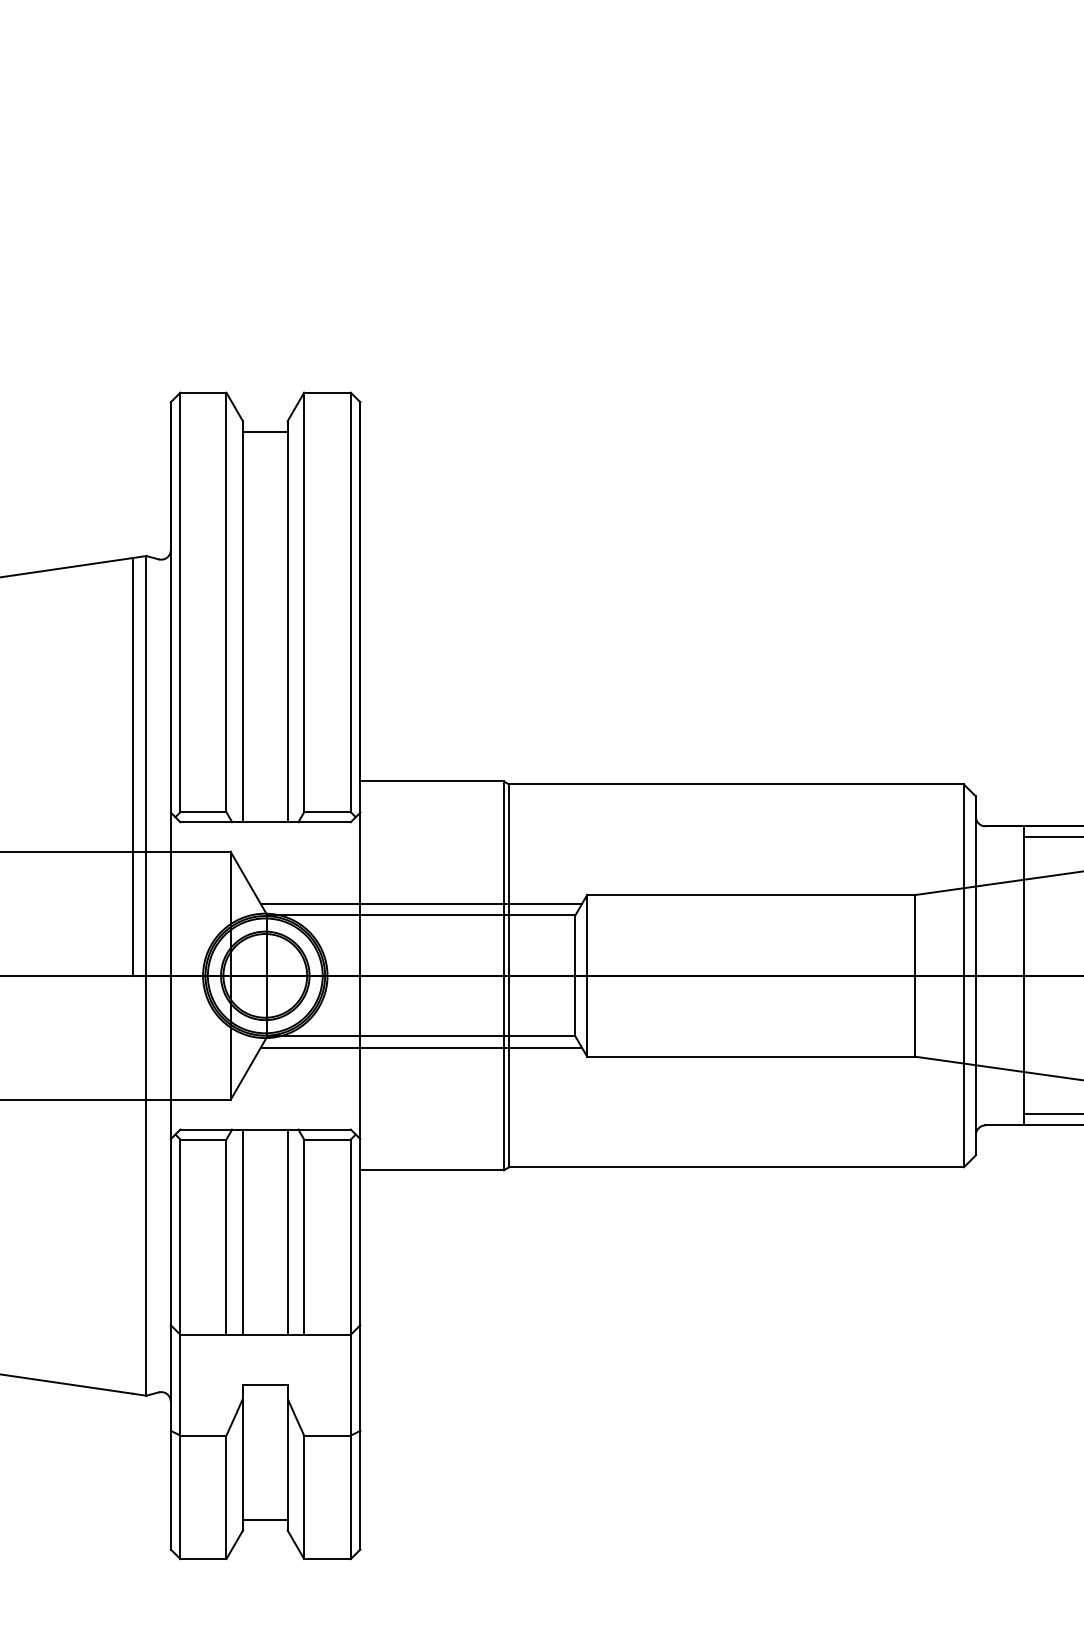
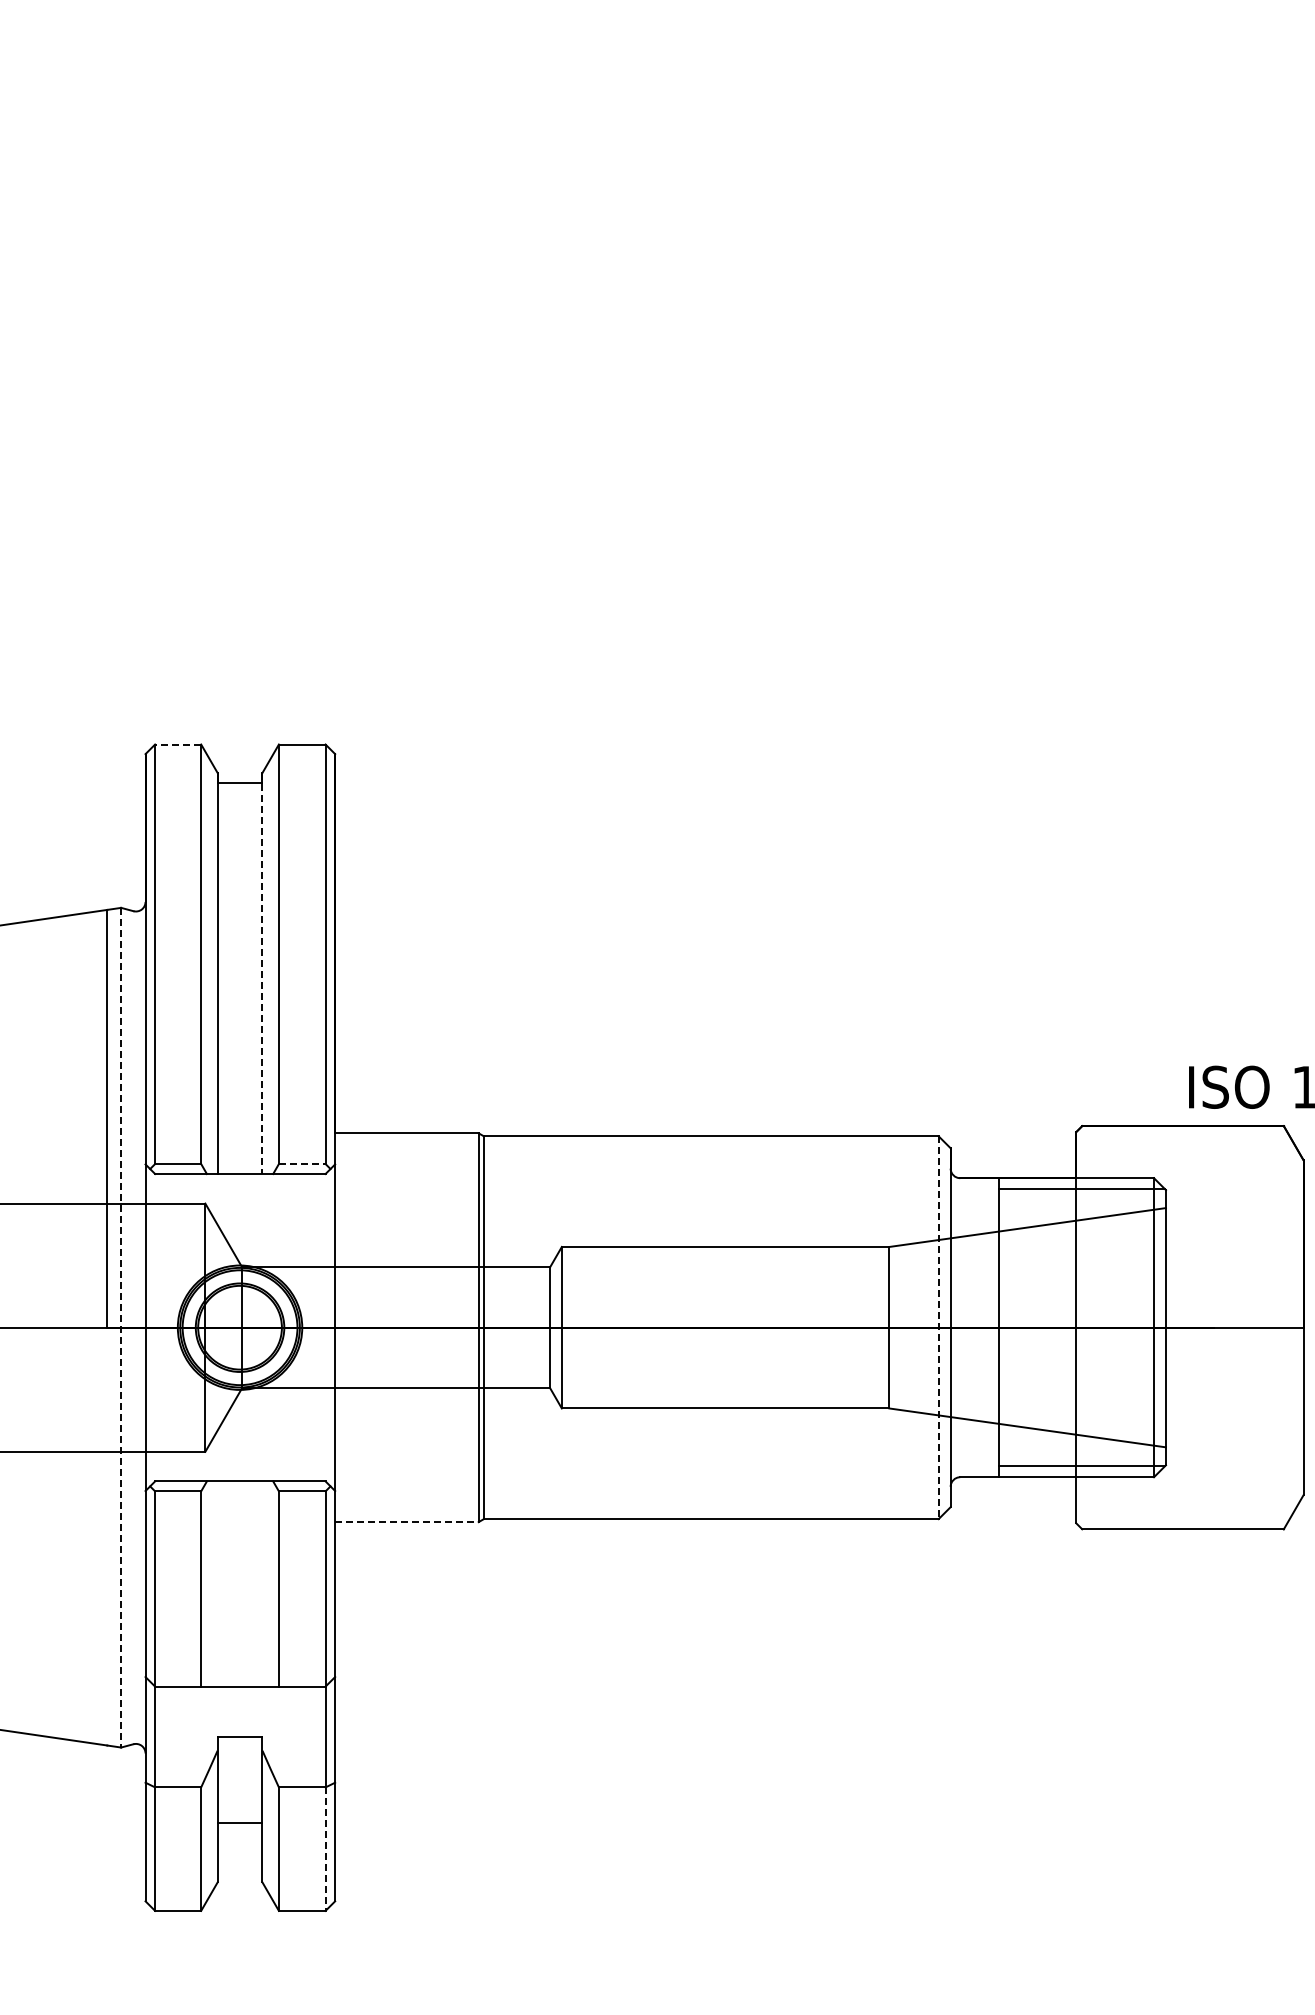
line: (202, 392) -> (177, 744), solid -> dashed
line: (287, 621) -> (262, 973), solid -> dashed
line: (327, 812) -> (302, 1164), solid -> dashed
line: (420, 903) -> (395, 1255), removed
line: (146, 975) -> (121, 1327), solid -> dashed
line: (963, 976) -> (938, 1328), solid -> dashed
line: (420, 1047) -> (395, 1399), removed
line: (431, 1170) -> (406, 1522), solid -> dashed
line: (242, 1231) -> (217, 1583), removed
line: (287, 1231) -> (262, 1583), removed
line: (350, 1497) -> (325, 1849), solid -> dashed
line: (264, 1520) -> (239, 1823), moved

